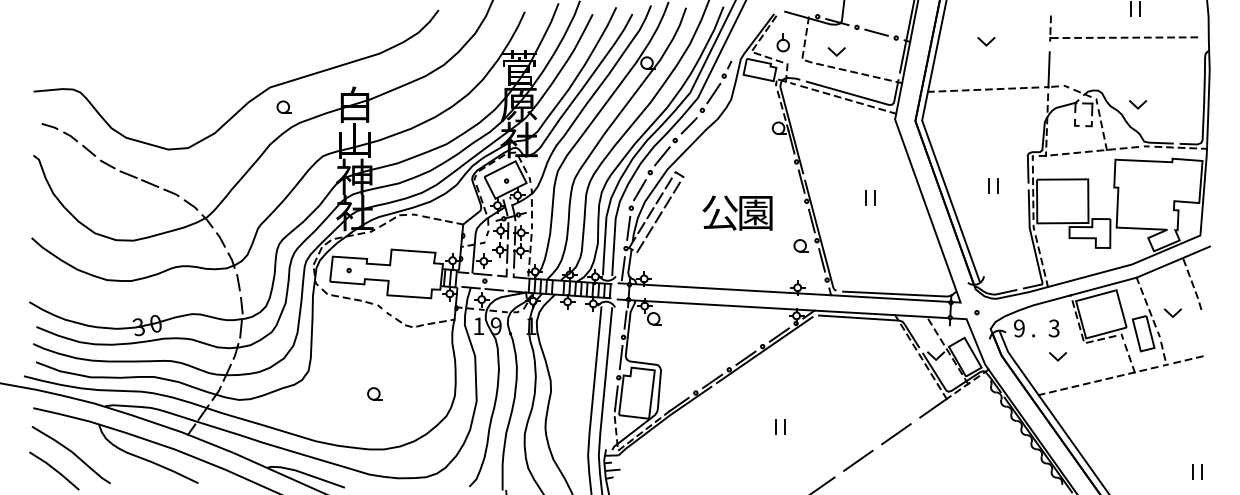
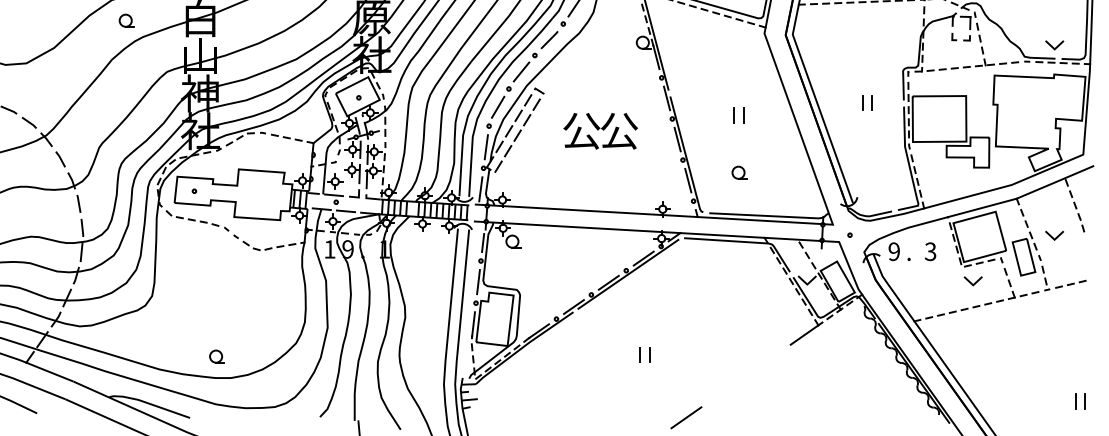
line: (1139, 105) -> (1056, 46), moved
text: (755, 212) -> (618, 130), 園 -> 公
part: (800, 245) -> (738, 172), moved
line: (1059, 357) -> (974, 282), moved
part: (374, 393) -> (216, 356), moved
line: (896, 434) -> (765, 362), removed
line: (858, 460) -> (726, 389), removed

